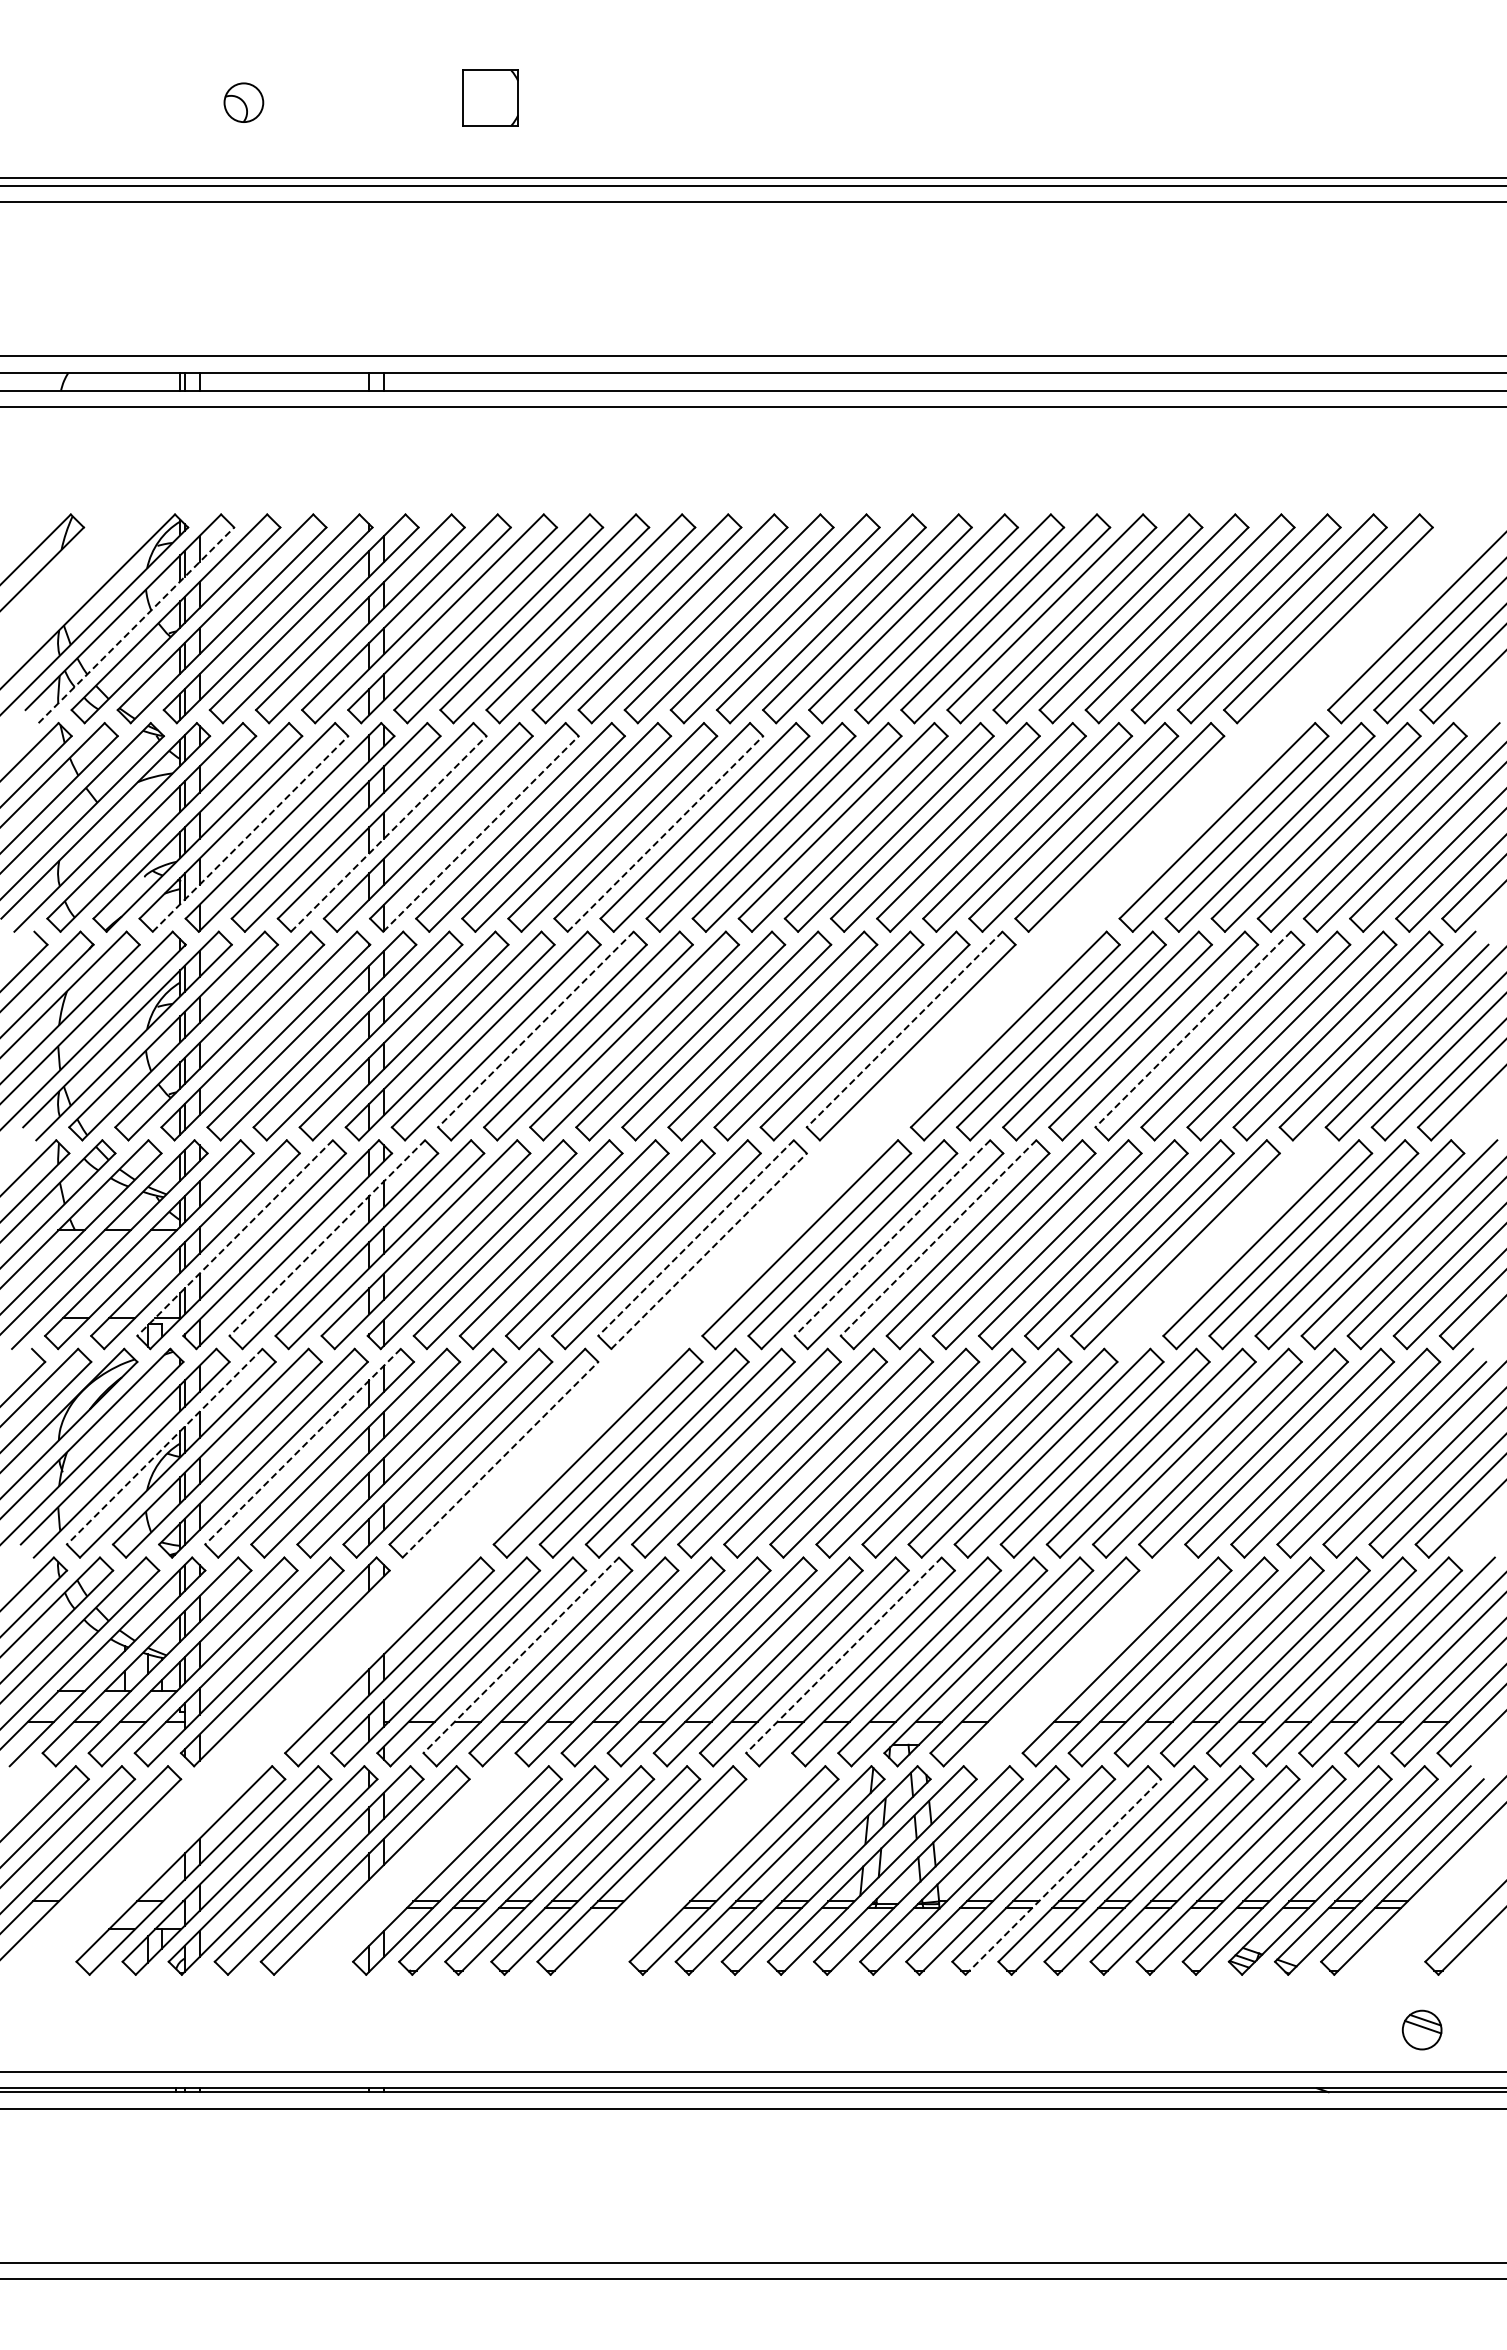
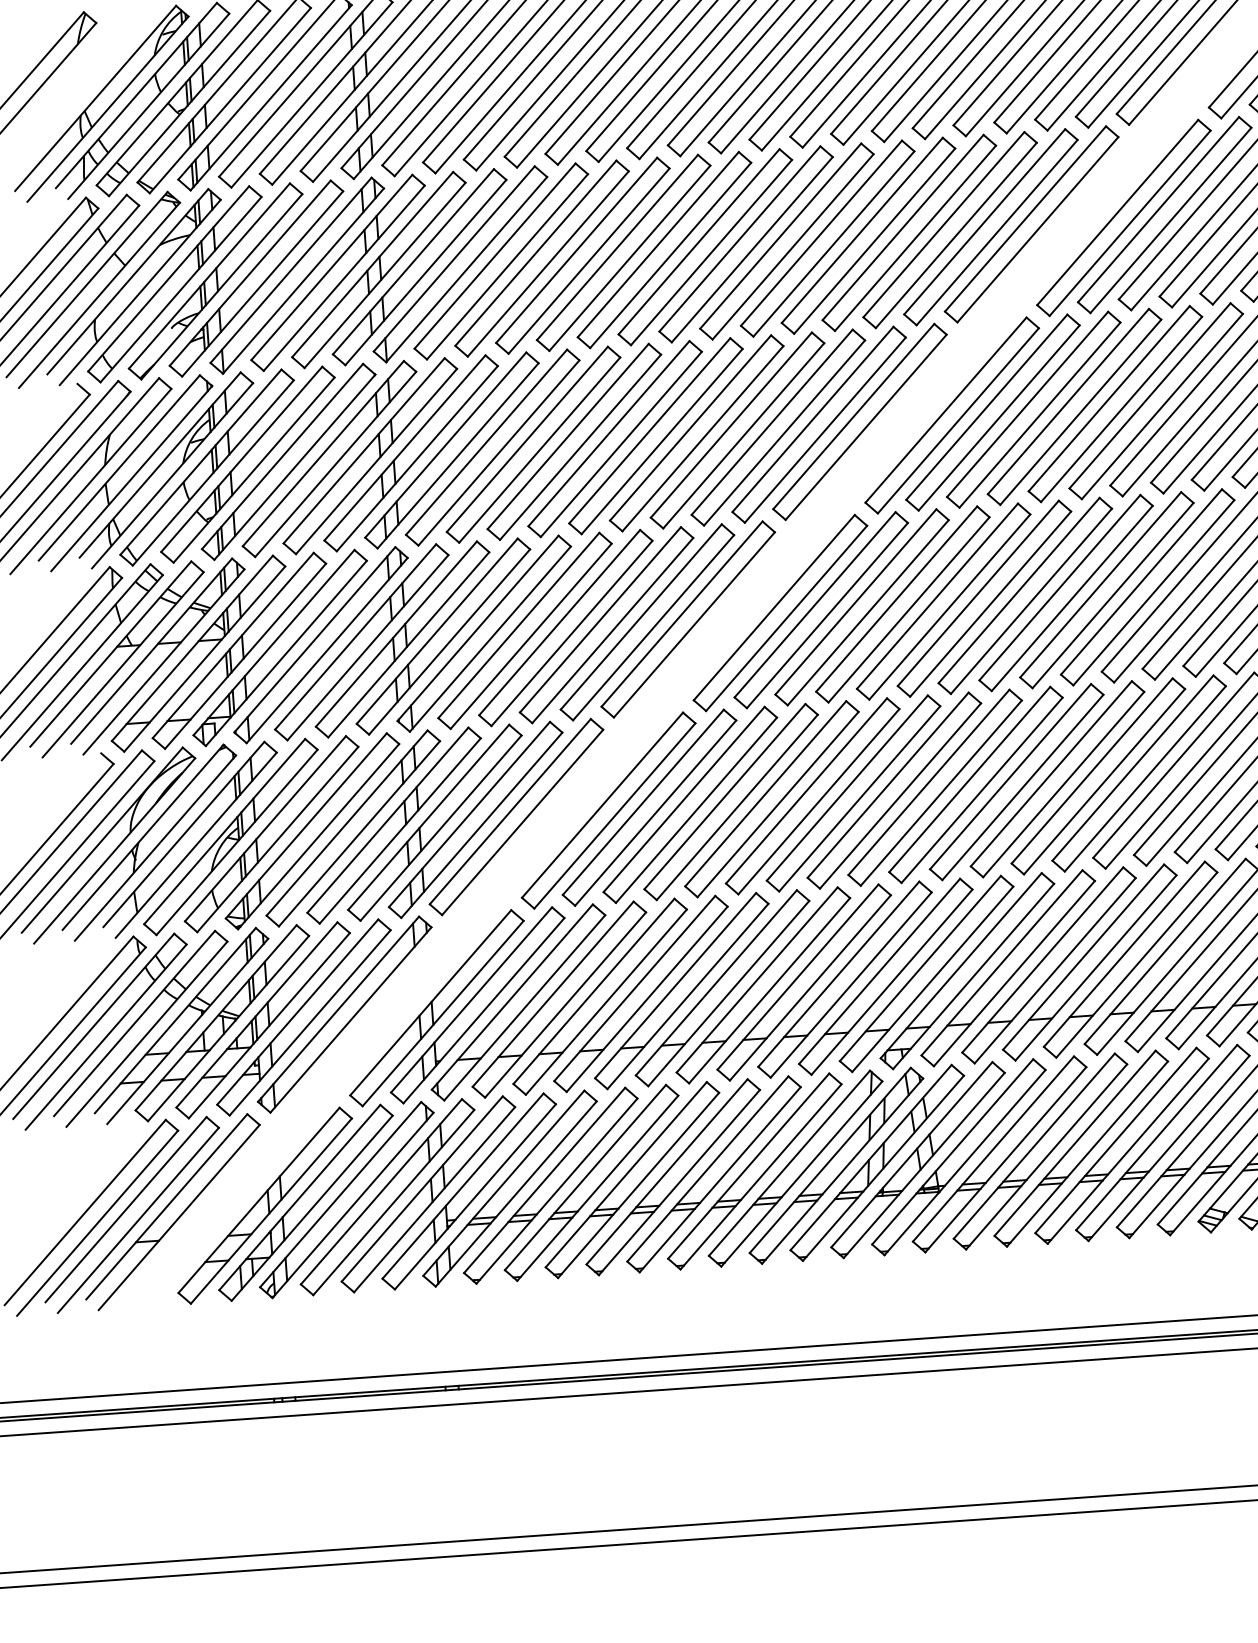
line: (136, 624) -> (148, 105), dashed -> solid
line: (250, 833) -> (262, 283), dashed -> solid
line: (389, 833) -> (385, 274), dashed -> solid
line: (481, 833) -> (467, 269), dashed -> solid
line: (665, 833) -> (629, 257), dashed -> solid
line: (535, 1029) -> (527, 439), dashed -> solid
line: (904, 1029) -> (853, 416), dashed -> solid
line: (1192, 1029) -> (1108, 398), dashed -> solid
line: (234, 1238) -> (273, 643), dashed -> solid
line: (326, 1238) -> (354, 637), dashed -> solid
line: (695, 1238) -> (681, 614), dashed -> solid
line: (892, 1238) -> (855, 602), dashed -> solid
line: (938, 1238) -> (896, 599), dashed -> solid
part: (1221, 1244) -> (1147, 587), added
line: (709, 1250) -> (694, 624), dashed -> solid
line: (164, 1447) -> (224, 832), dashed -> solid
line: (302, 1447) -> (346, 823), dashed -> solid
line: (500, 1459) -> (522, 822), dashed -> solid
line: (520, 1655) -> (552, 994), dashed -> solid
line: (843, 1655) -> (838, 974), dashed -> solid
part: (1080, 1661) -> (1048, 965), added
part: (410, 1870) -> (468, 1191), added
part: (687, 1870) -> (713, 1174), added
line: (1063, 1876) -> (1046, 1156), dashed -> solid

